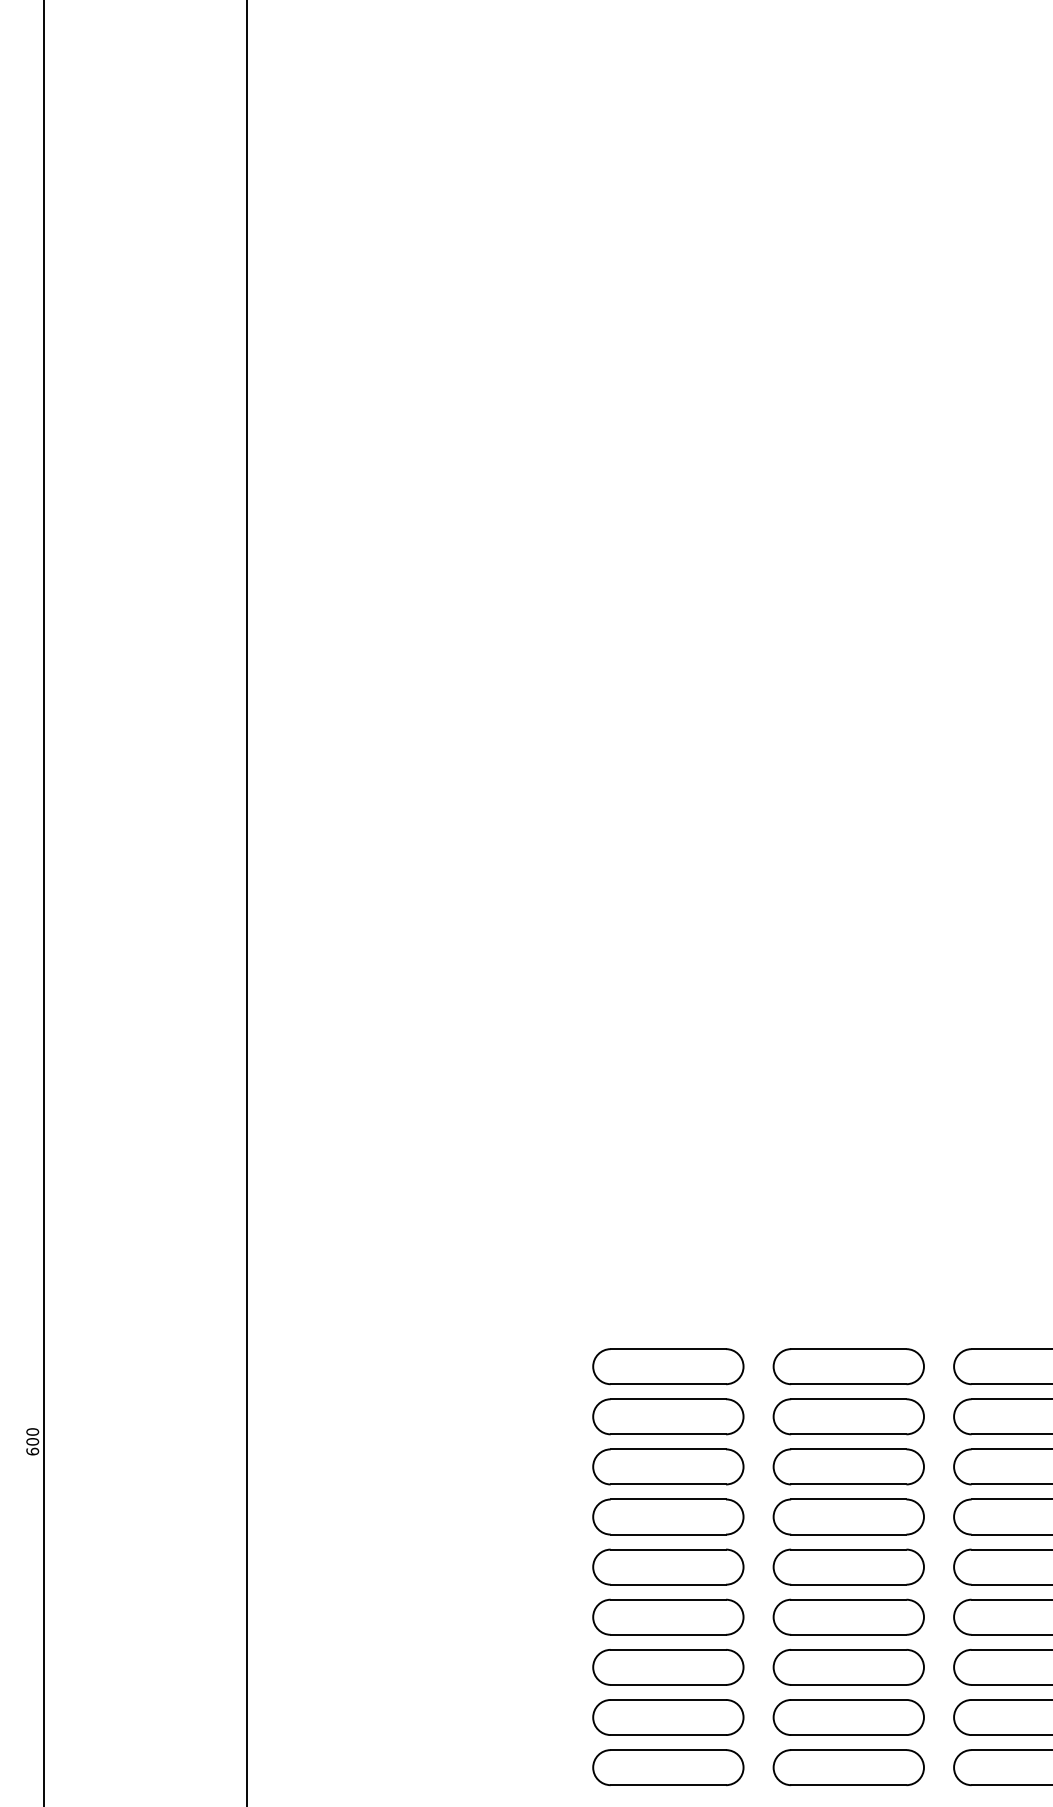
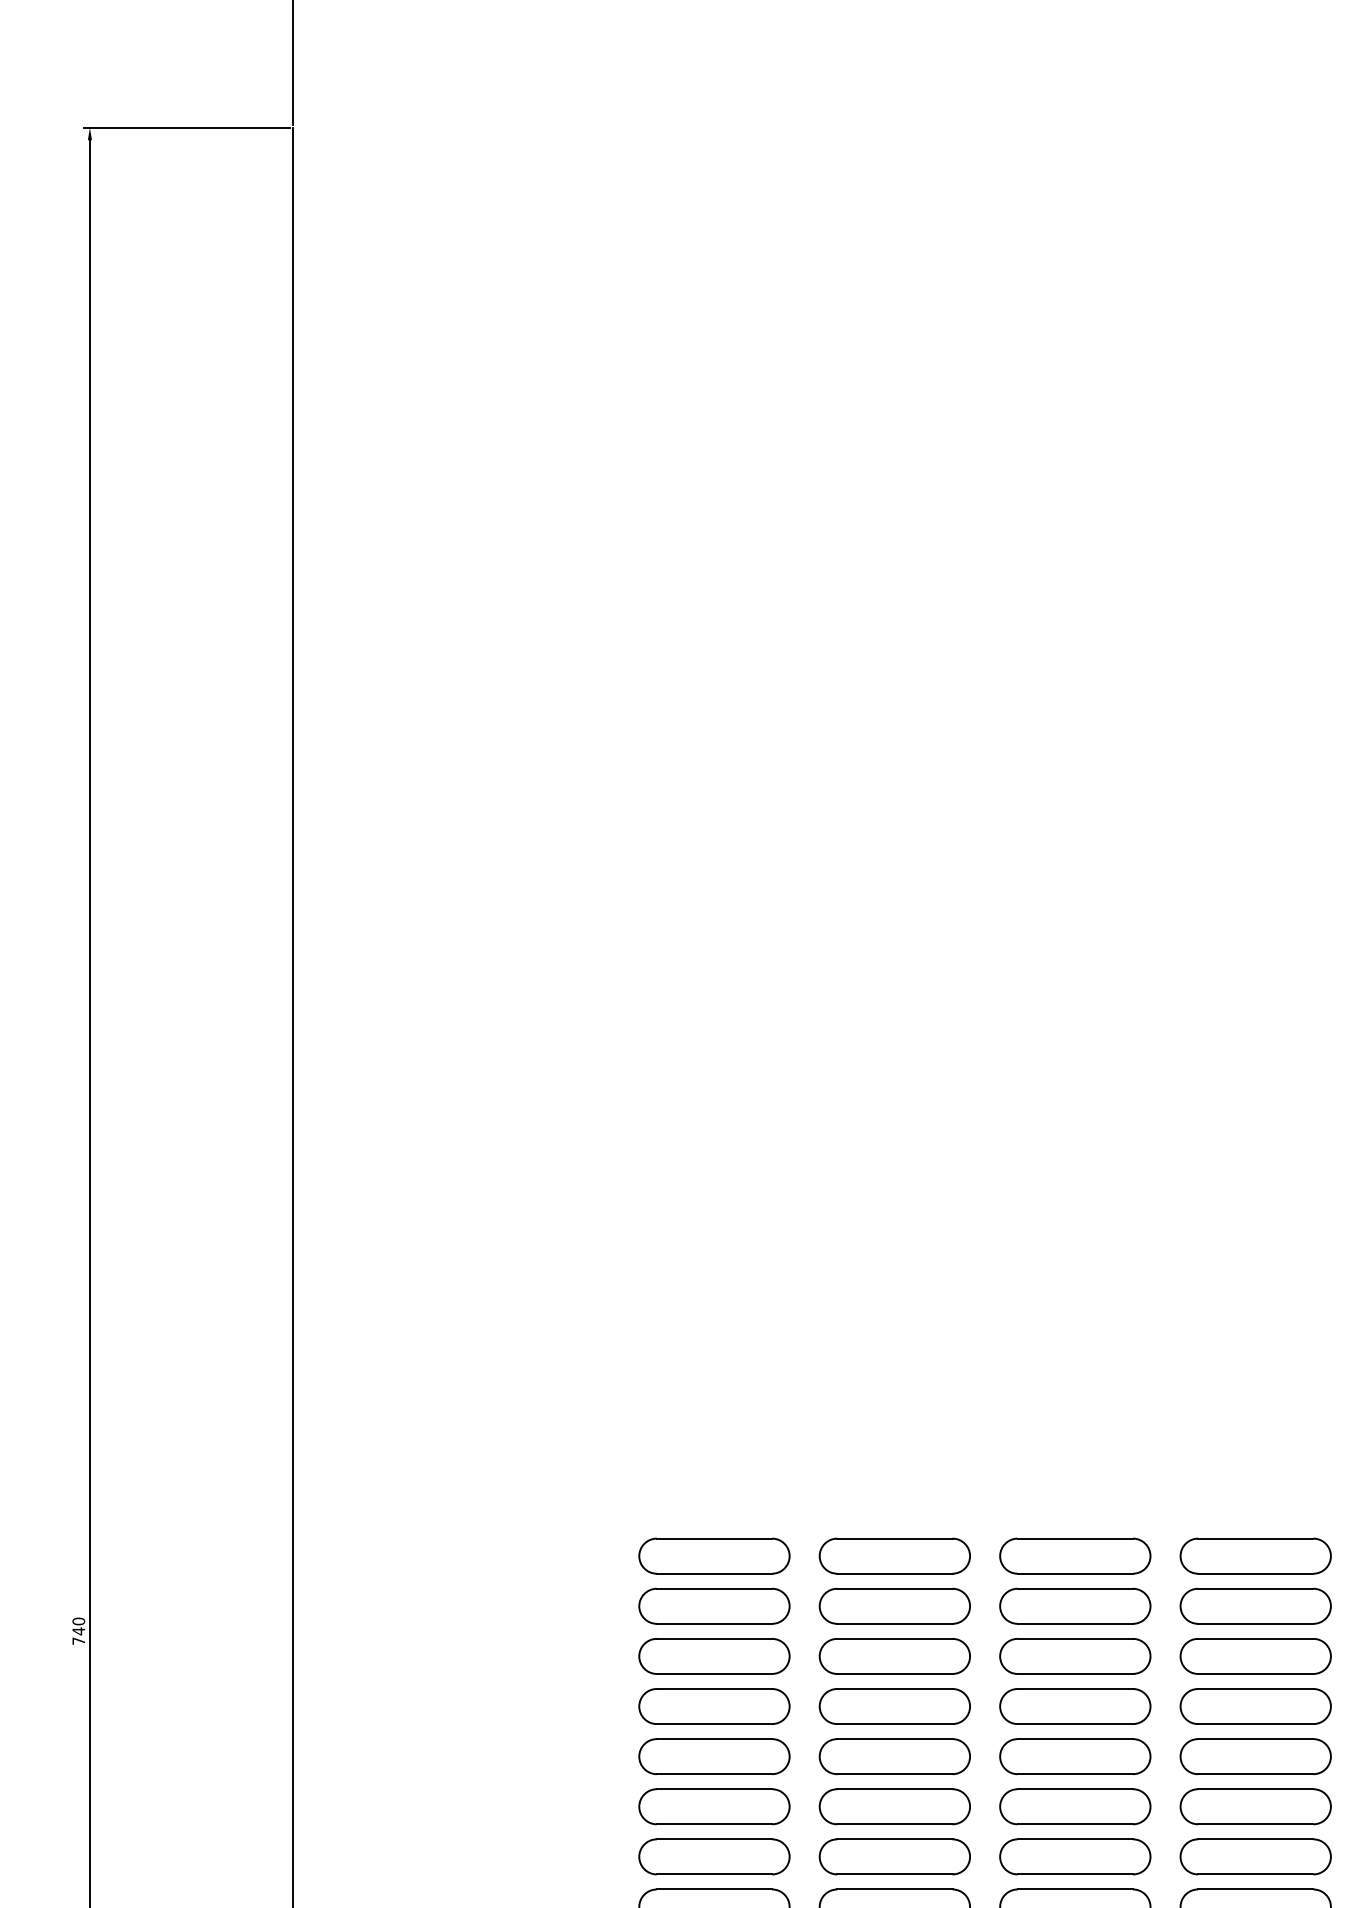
text: (32, 1446) -> (78, 1635), 600 -> 740

